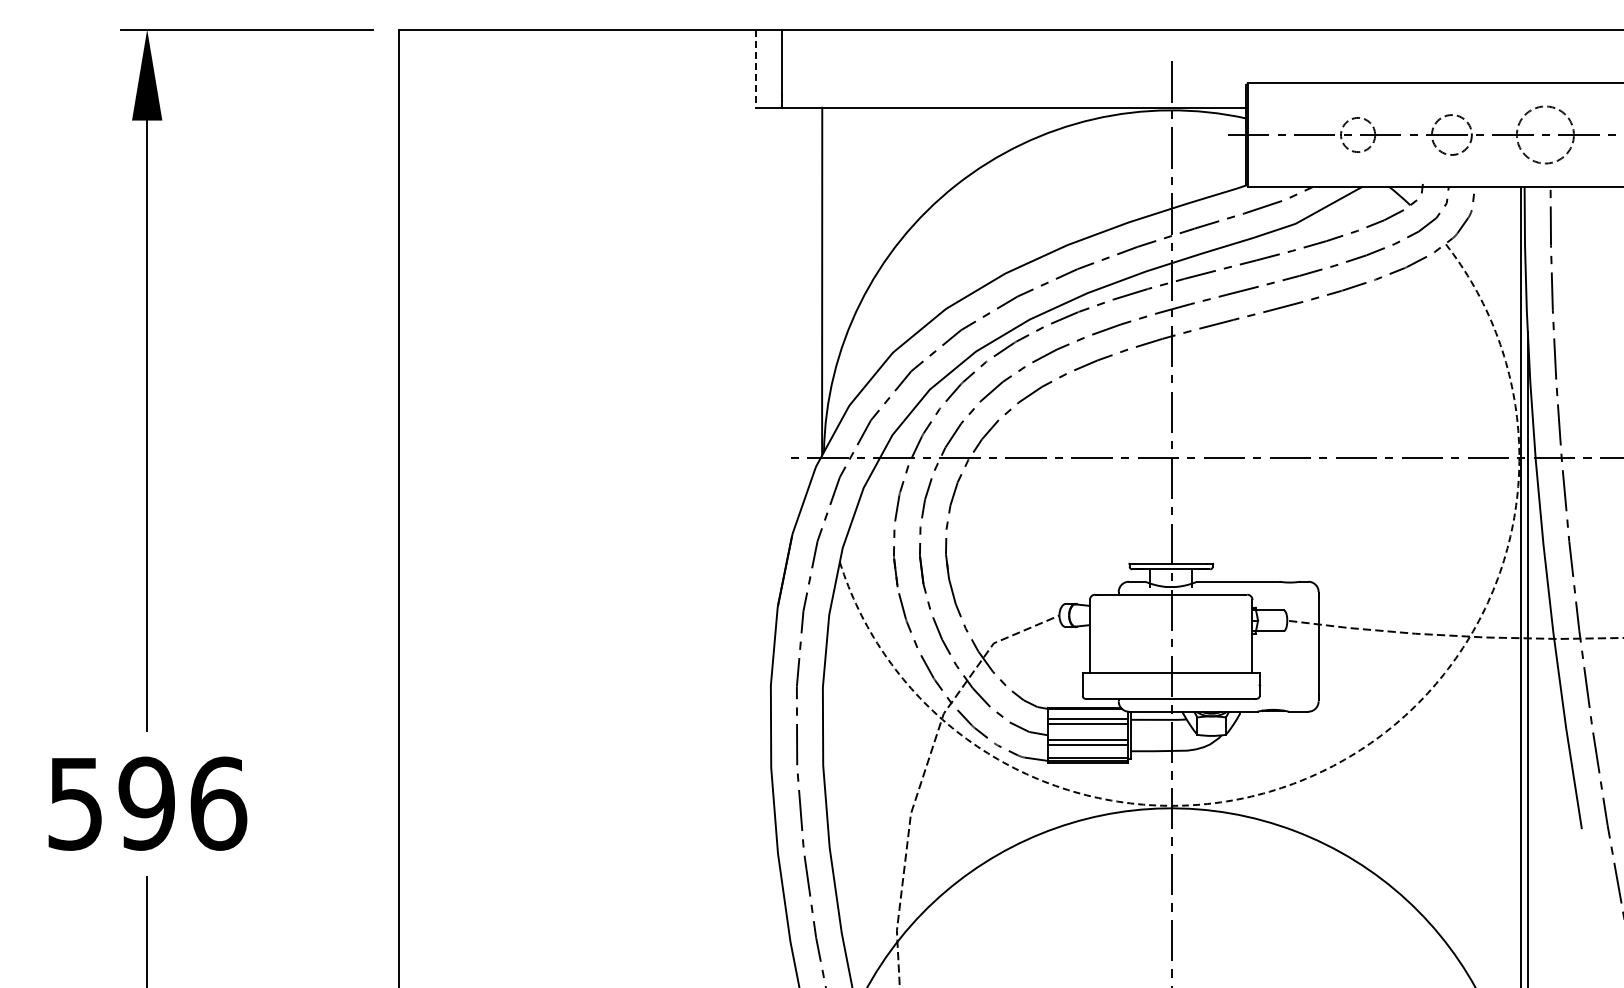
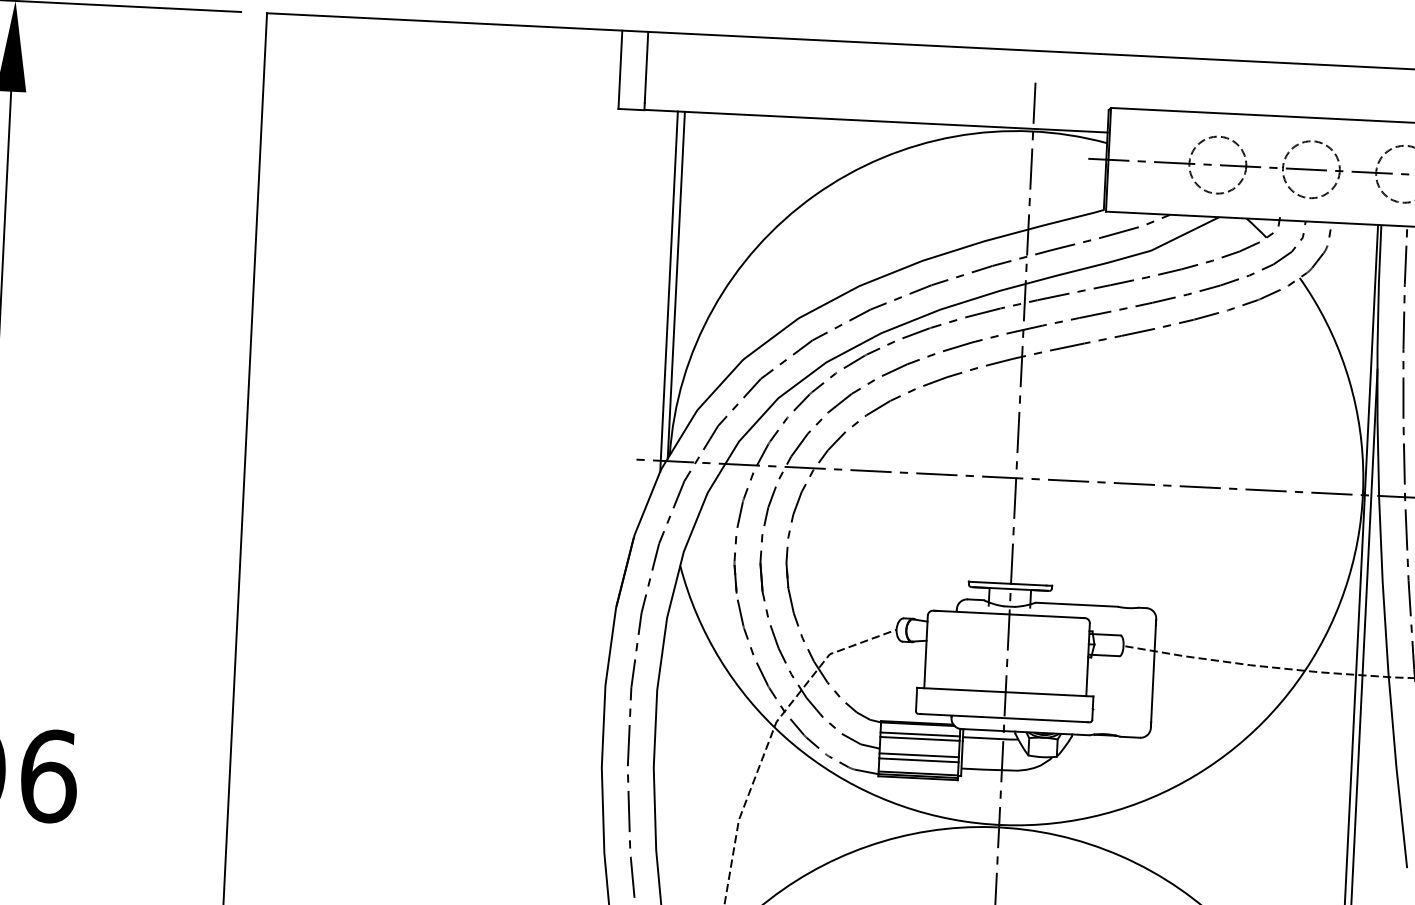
line: (755, 69) -> (620, 70), dashed -> solid
circle: (1357, 134) -> (1217, 164), size x1.67
circle: (1451, 134) -> (1310, 169), size x1.43
line: (815, 287) -> (669, 290), added
arc: (1333, 765) -> (1162, 792), dashed -> solid

